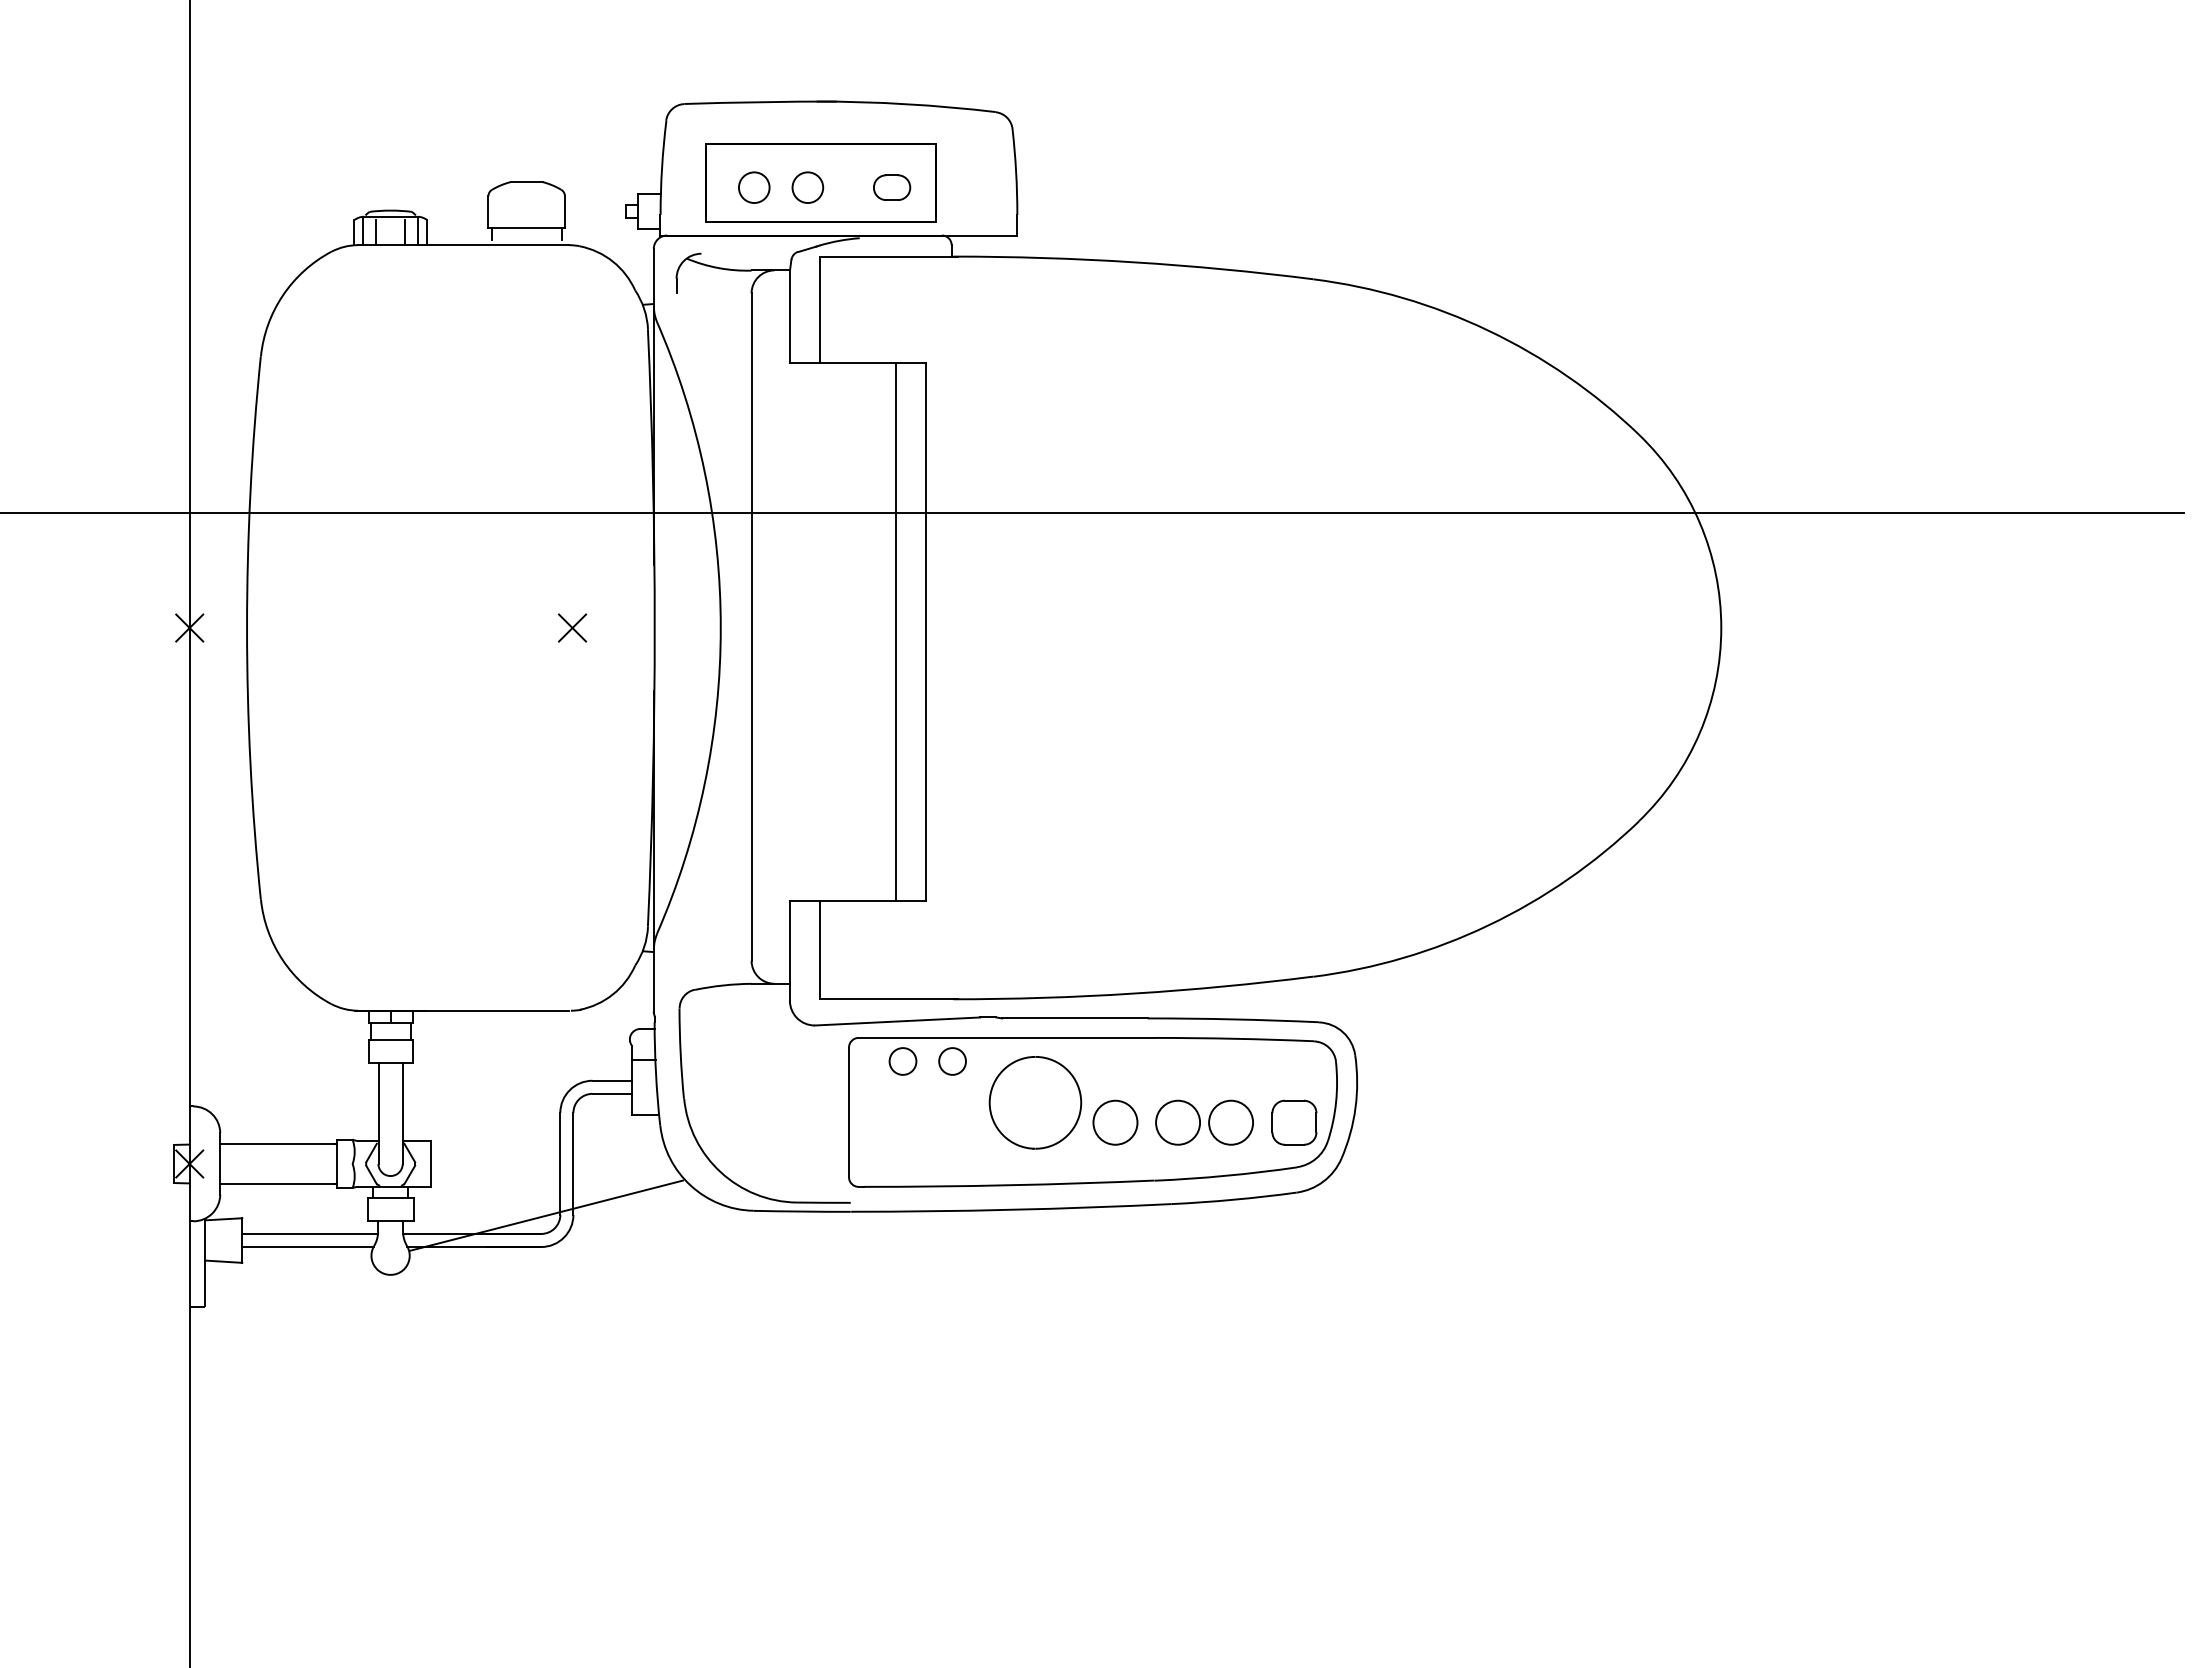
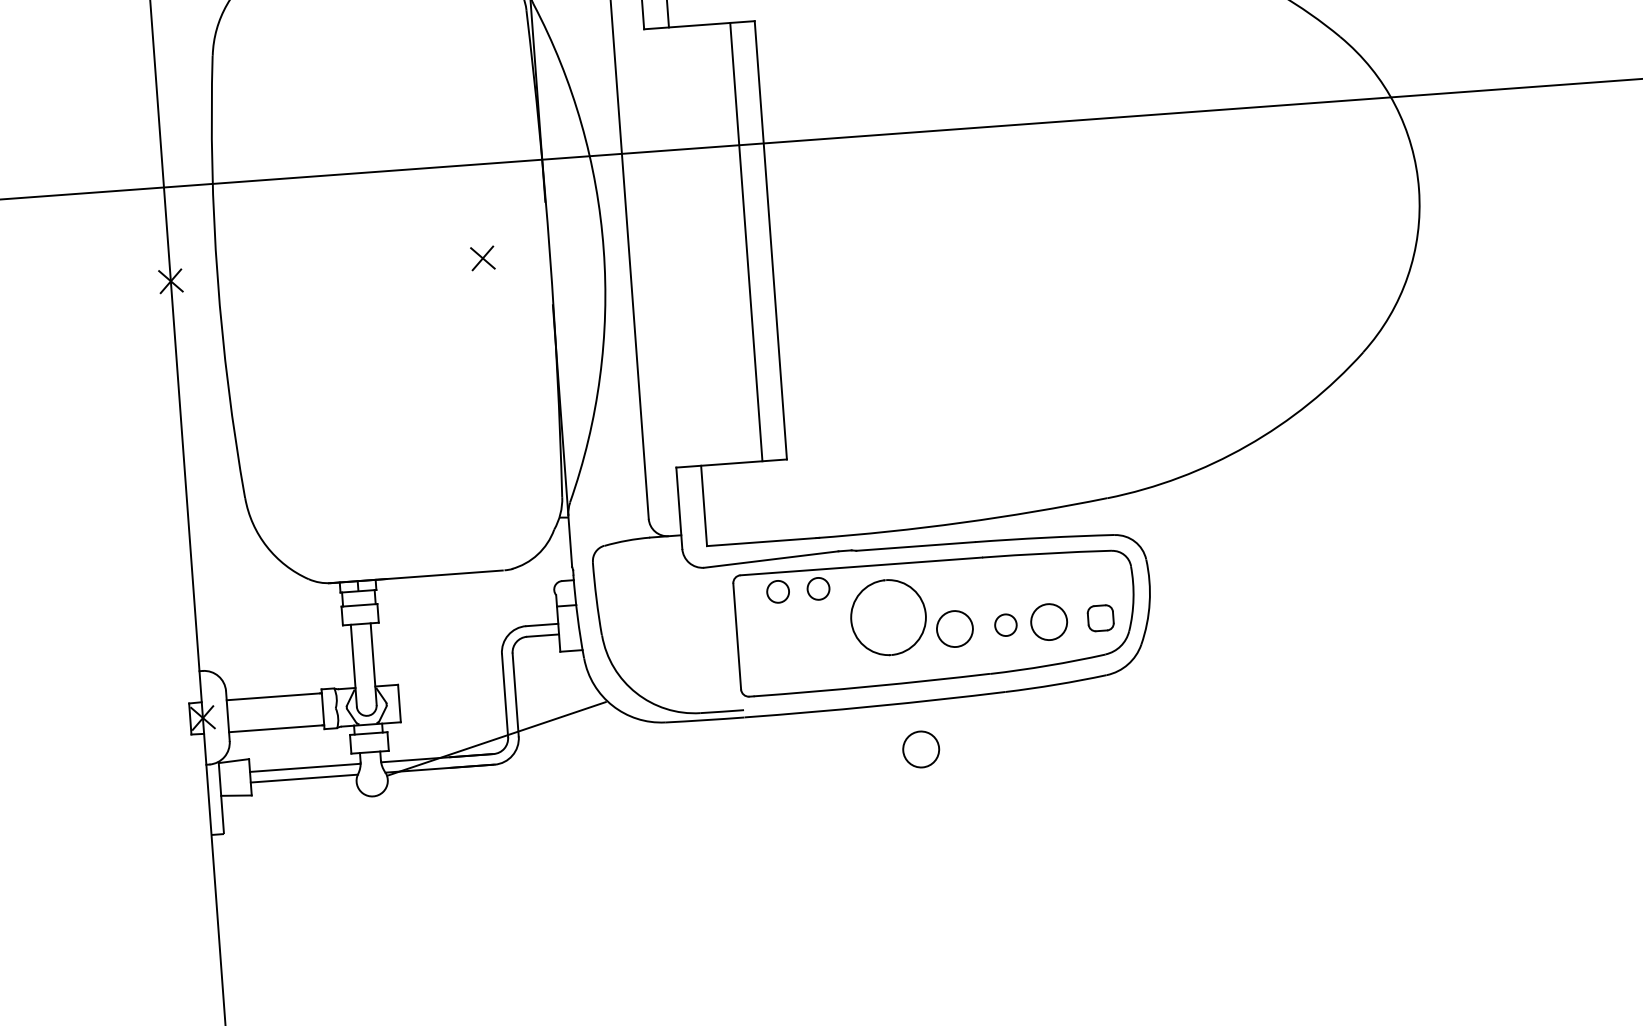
part: (1177, 1122) -> (1005, 625), size x0.6
part: (1294, 1122) -> (1100, 618), size x0.7
part: (1063, 1266) -> (921, 749), added

